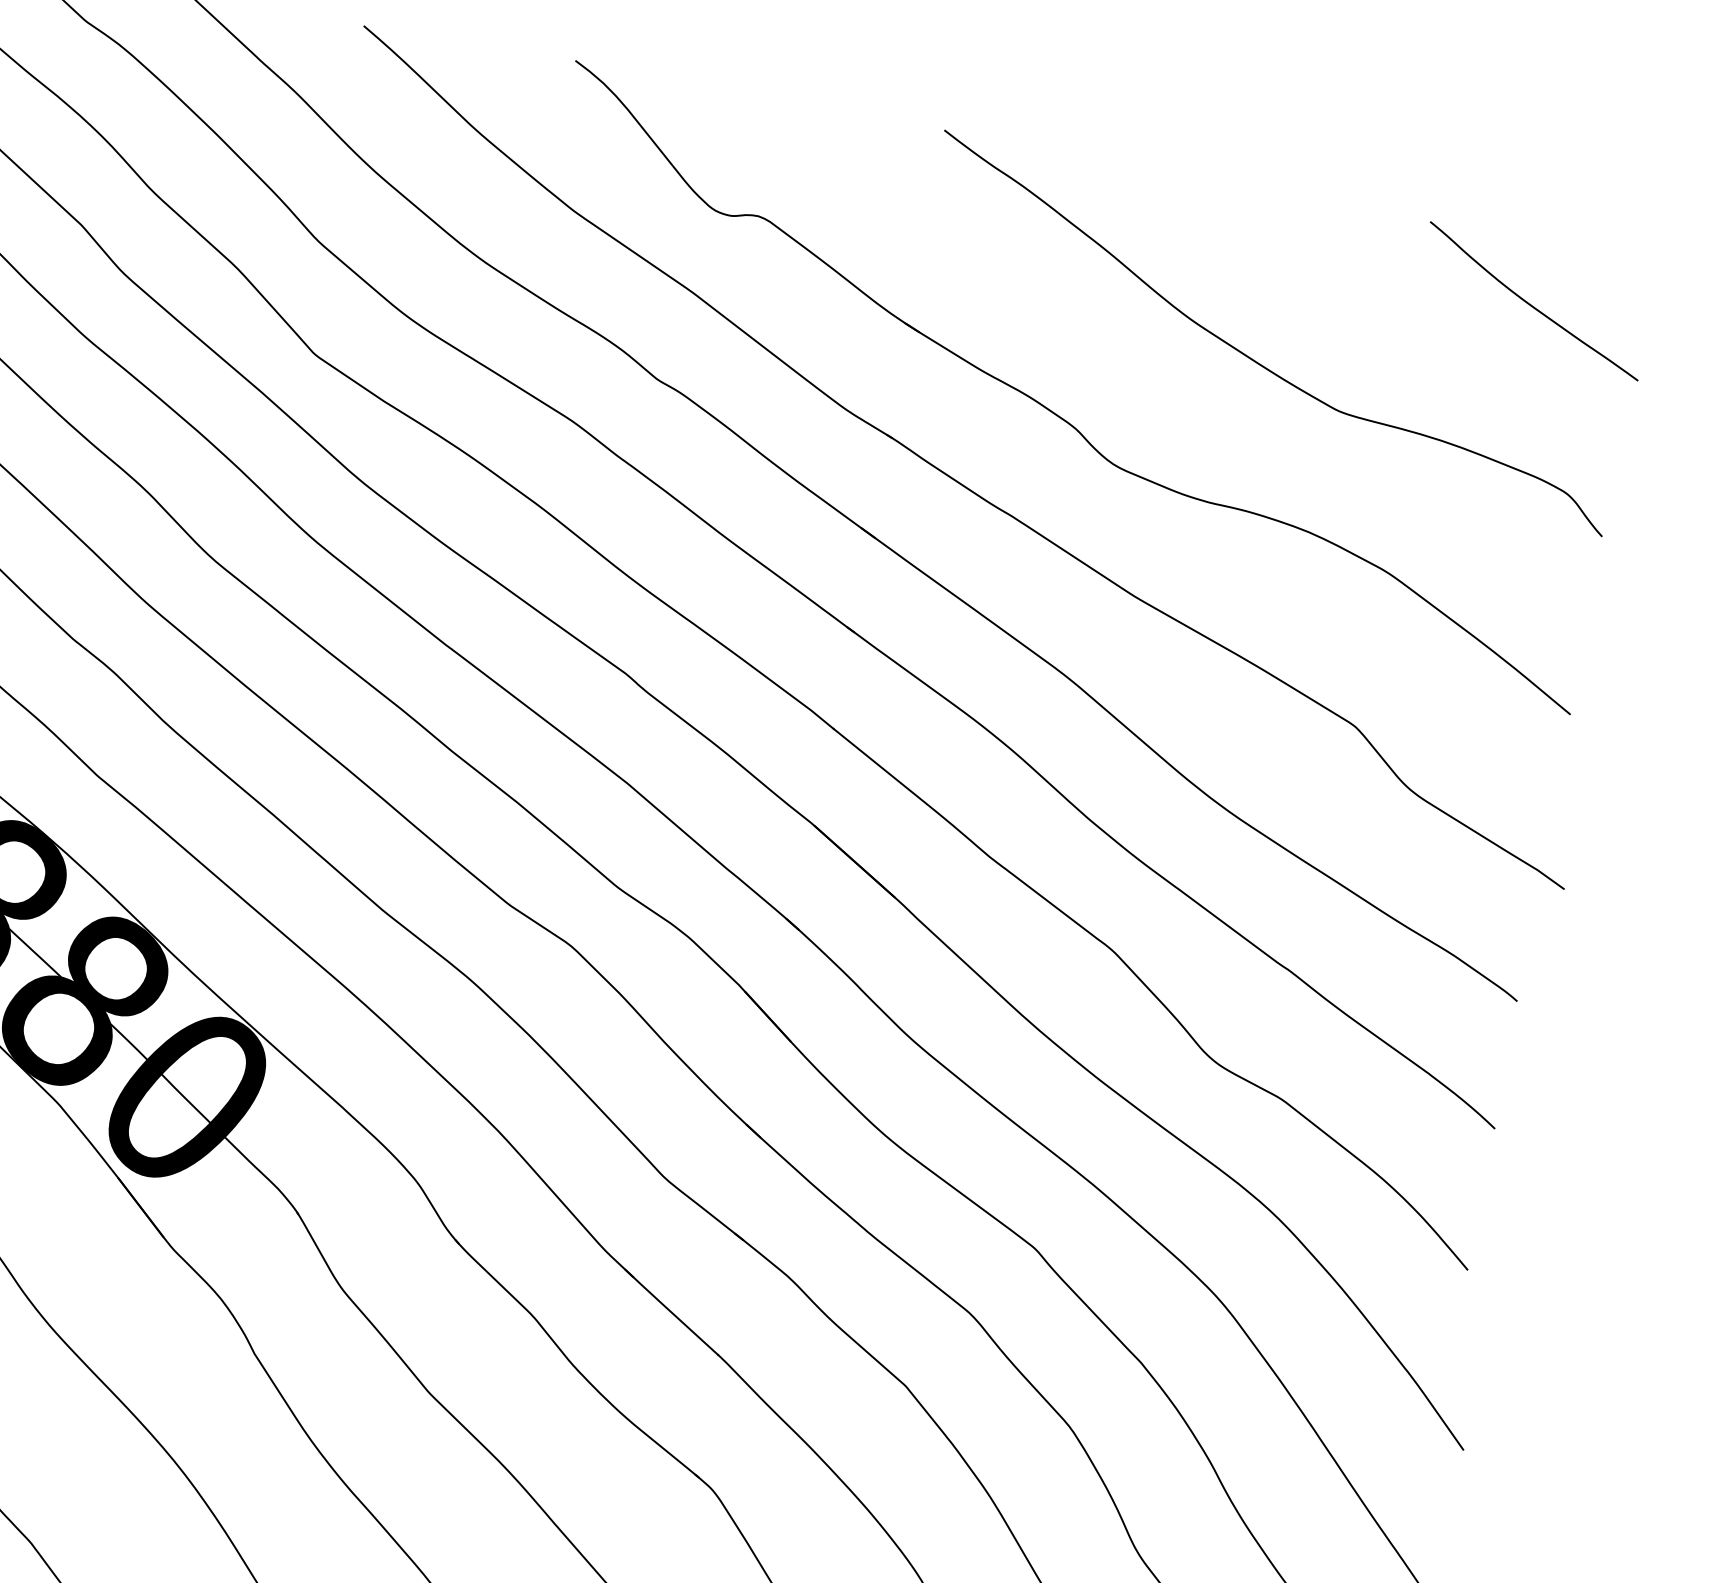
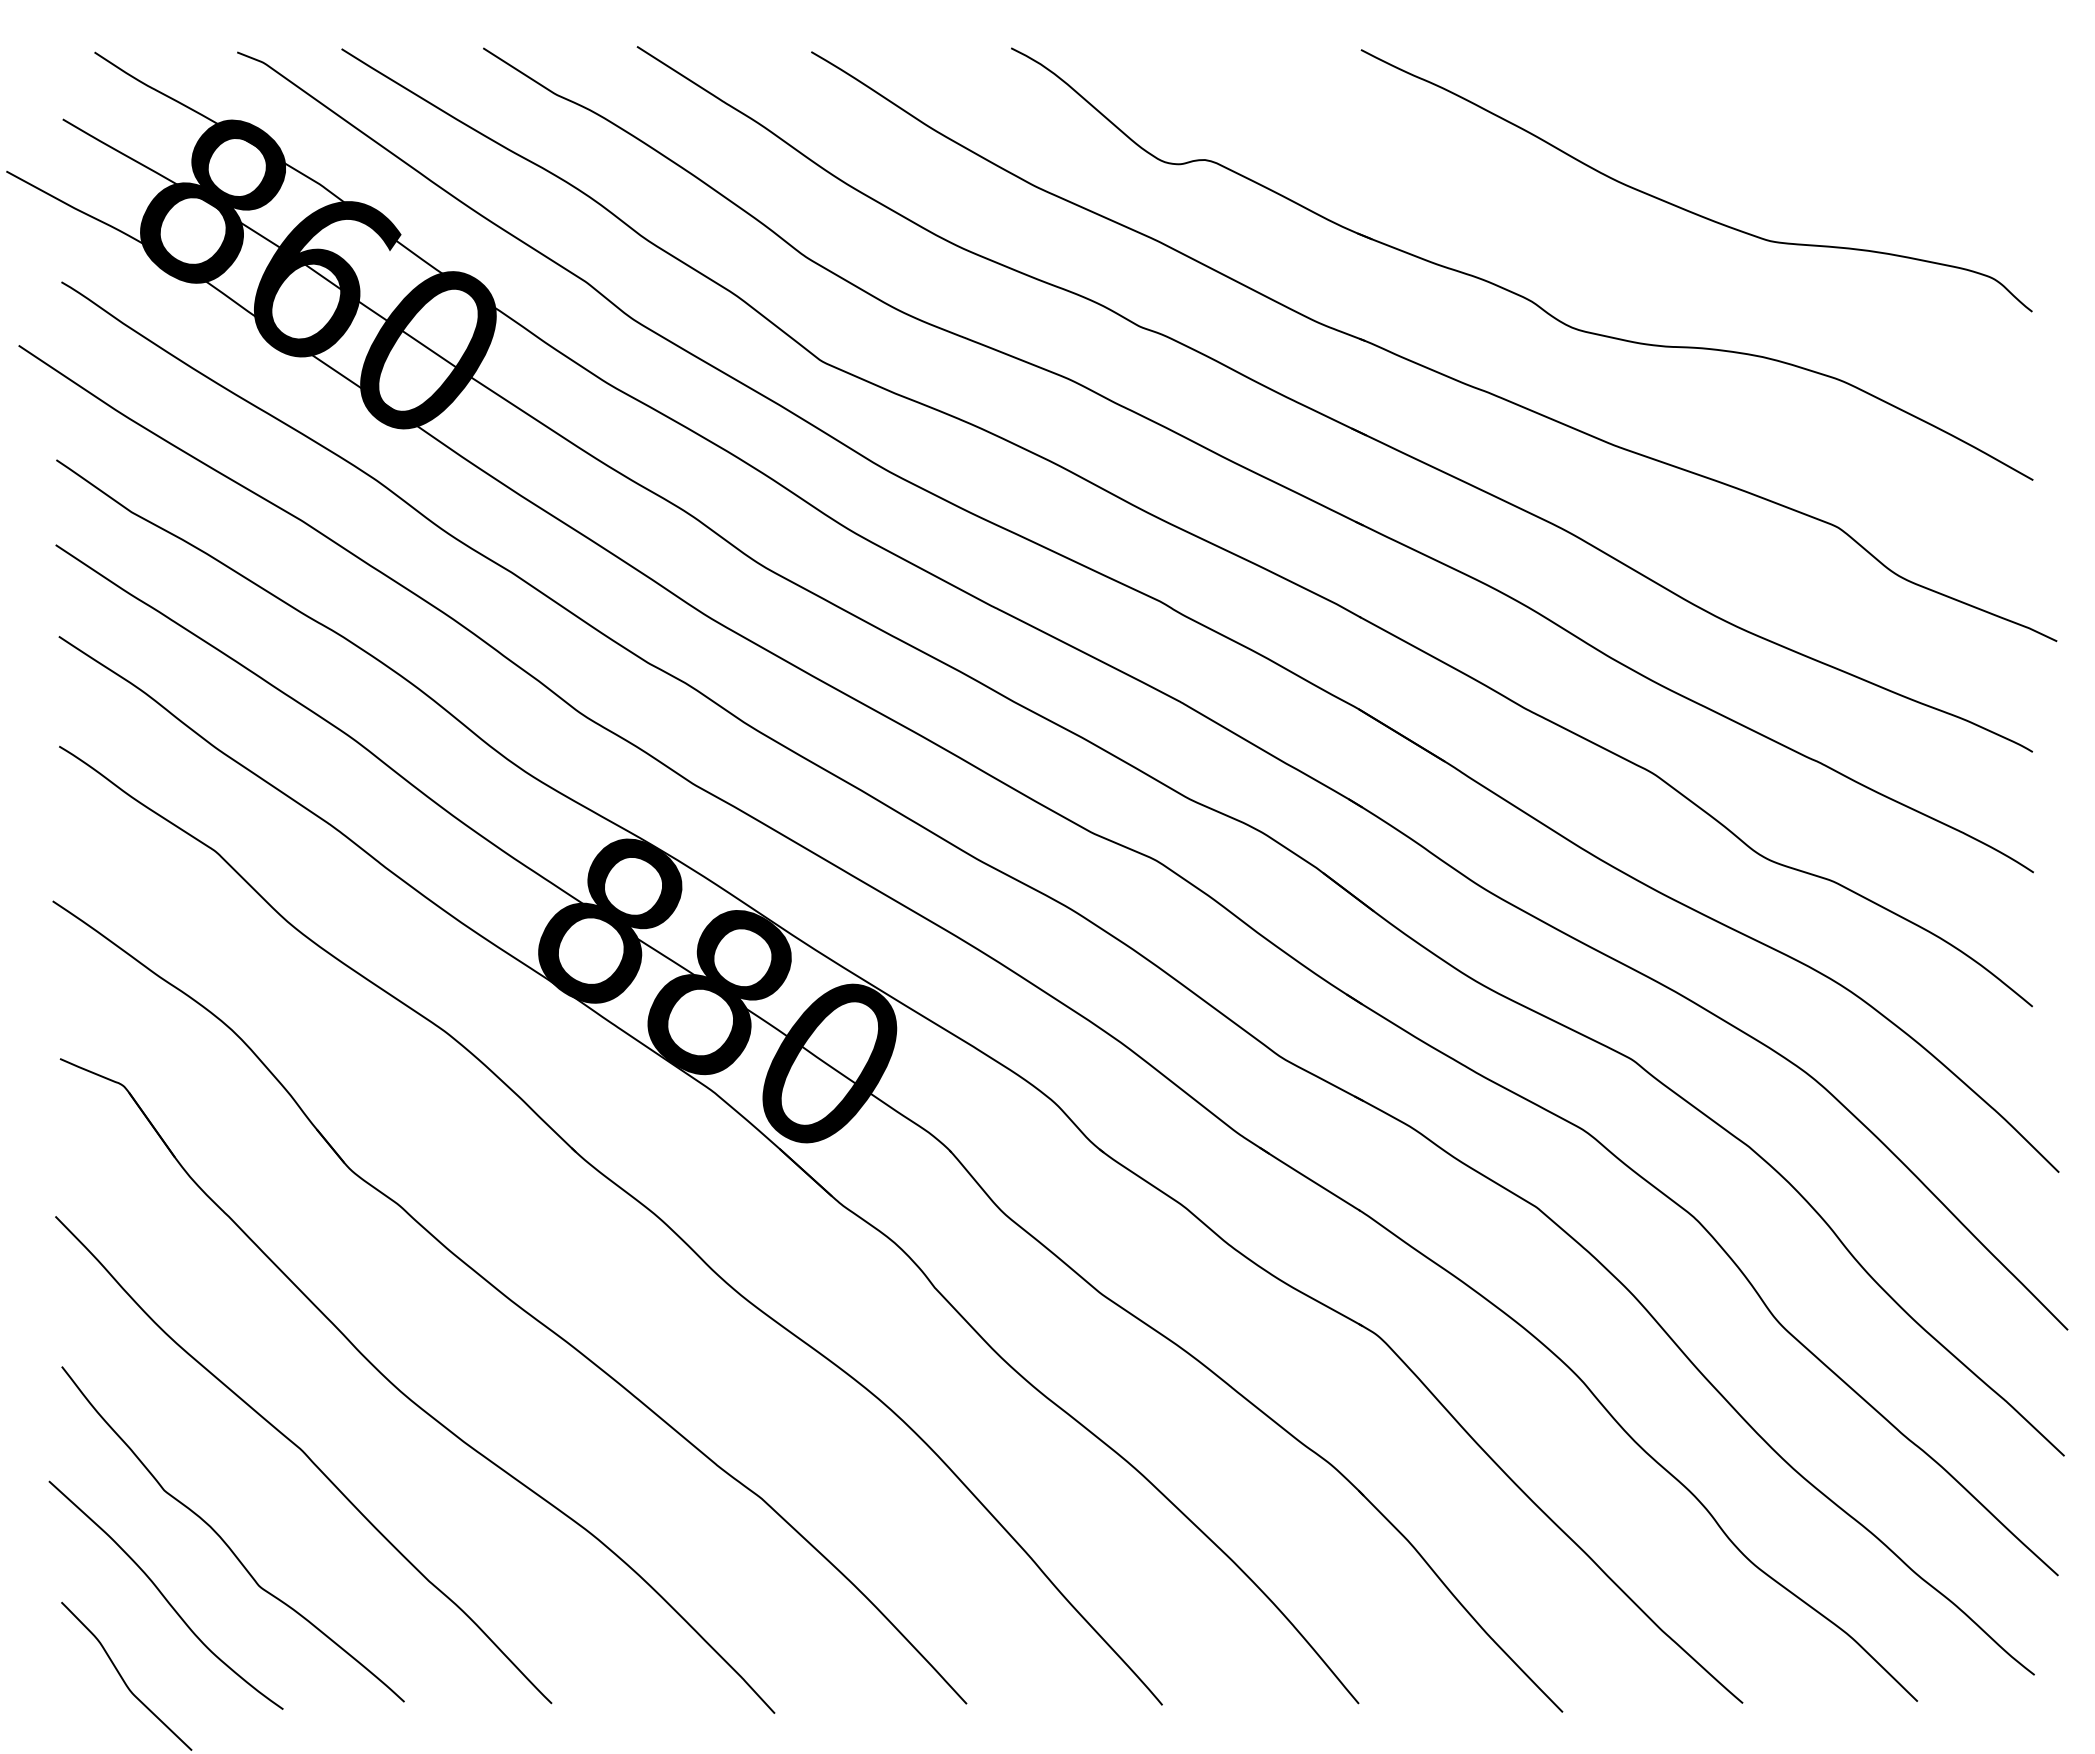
curve: (1532, 305) -> (1929, 111), removed

